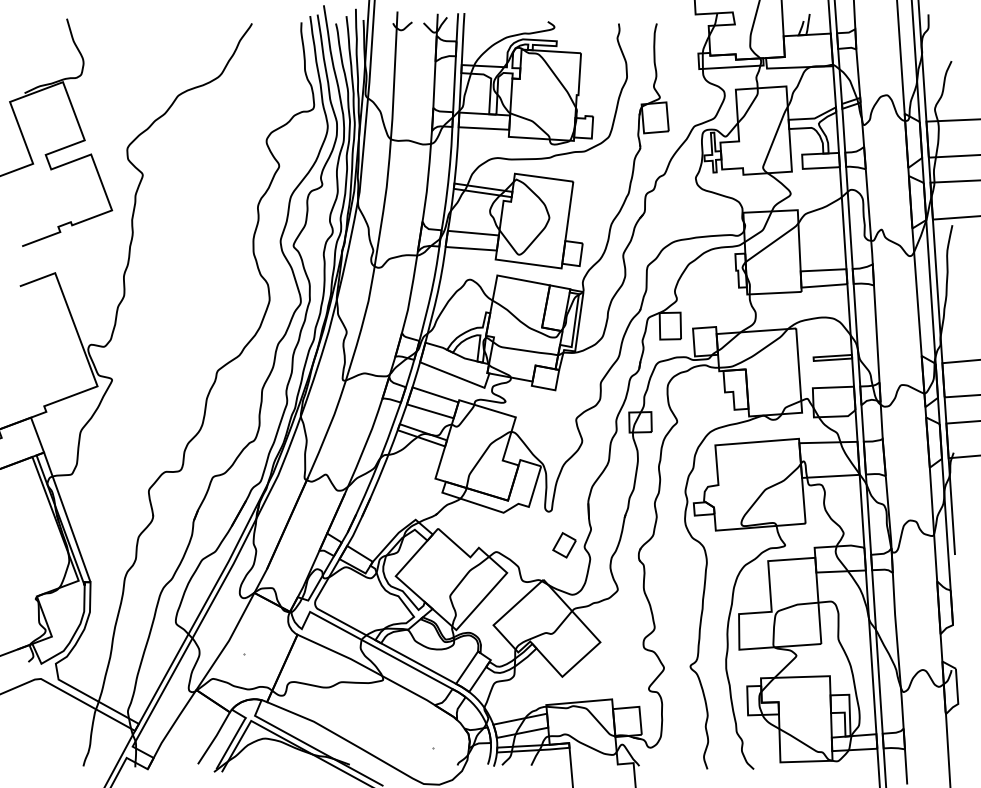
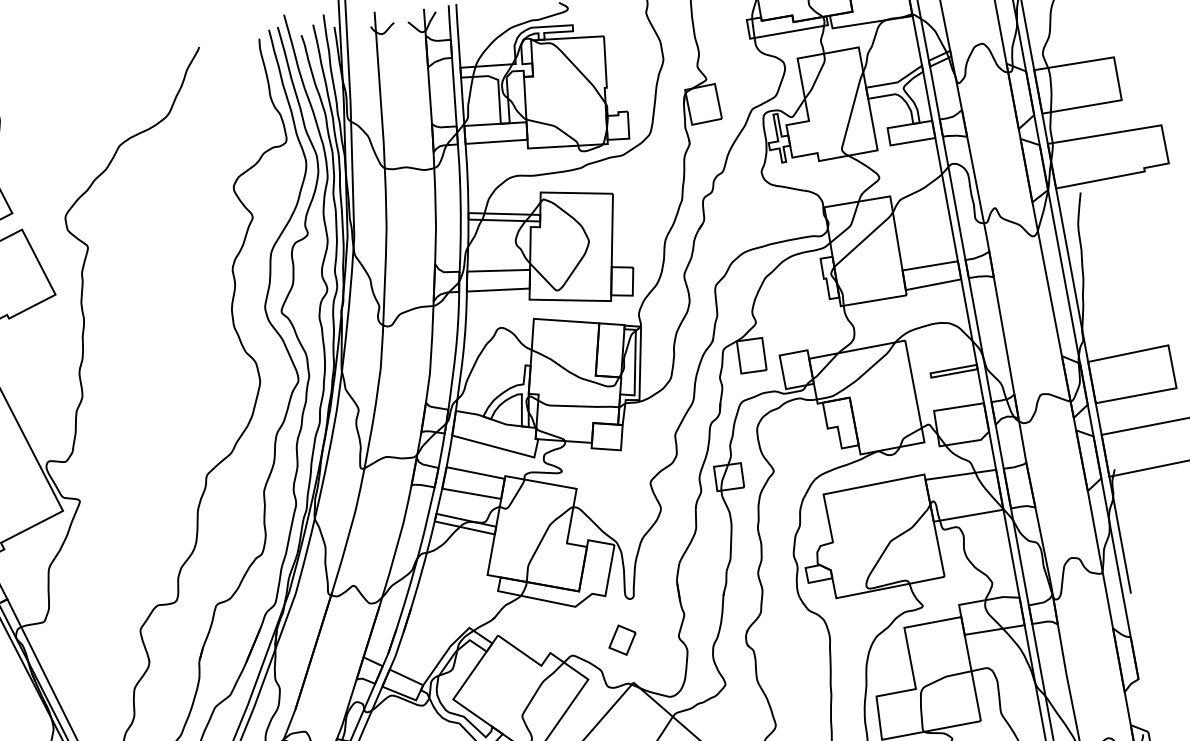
part: (564, 545) -> (622, 640), moved

